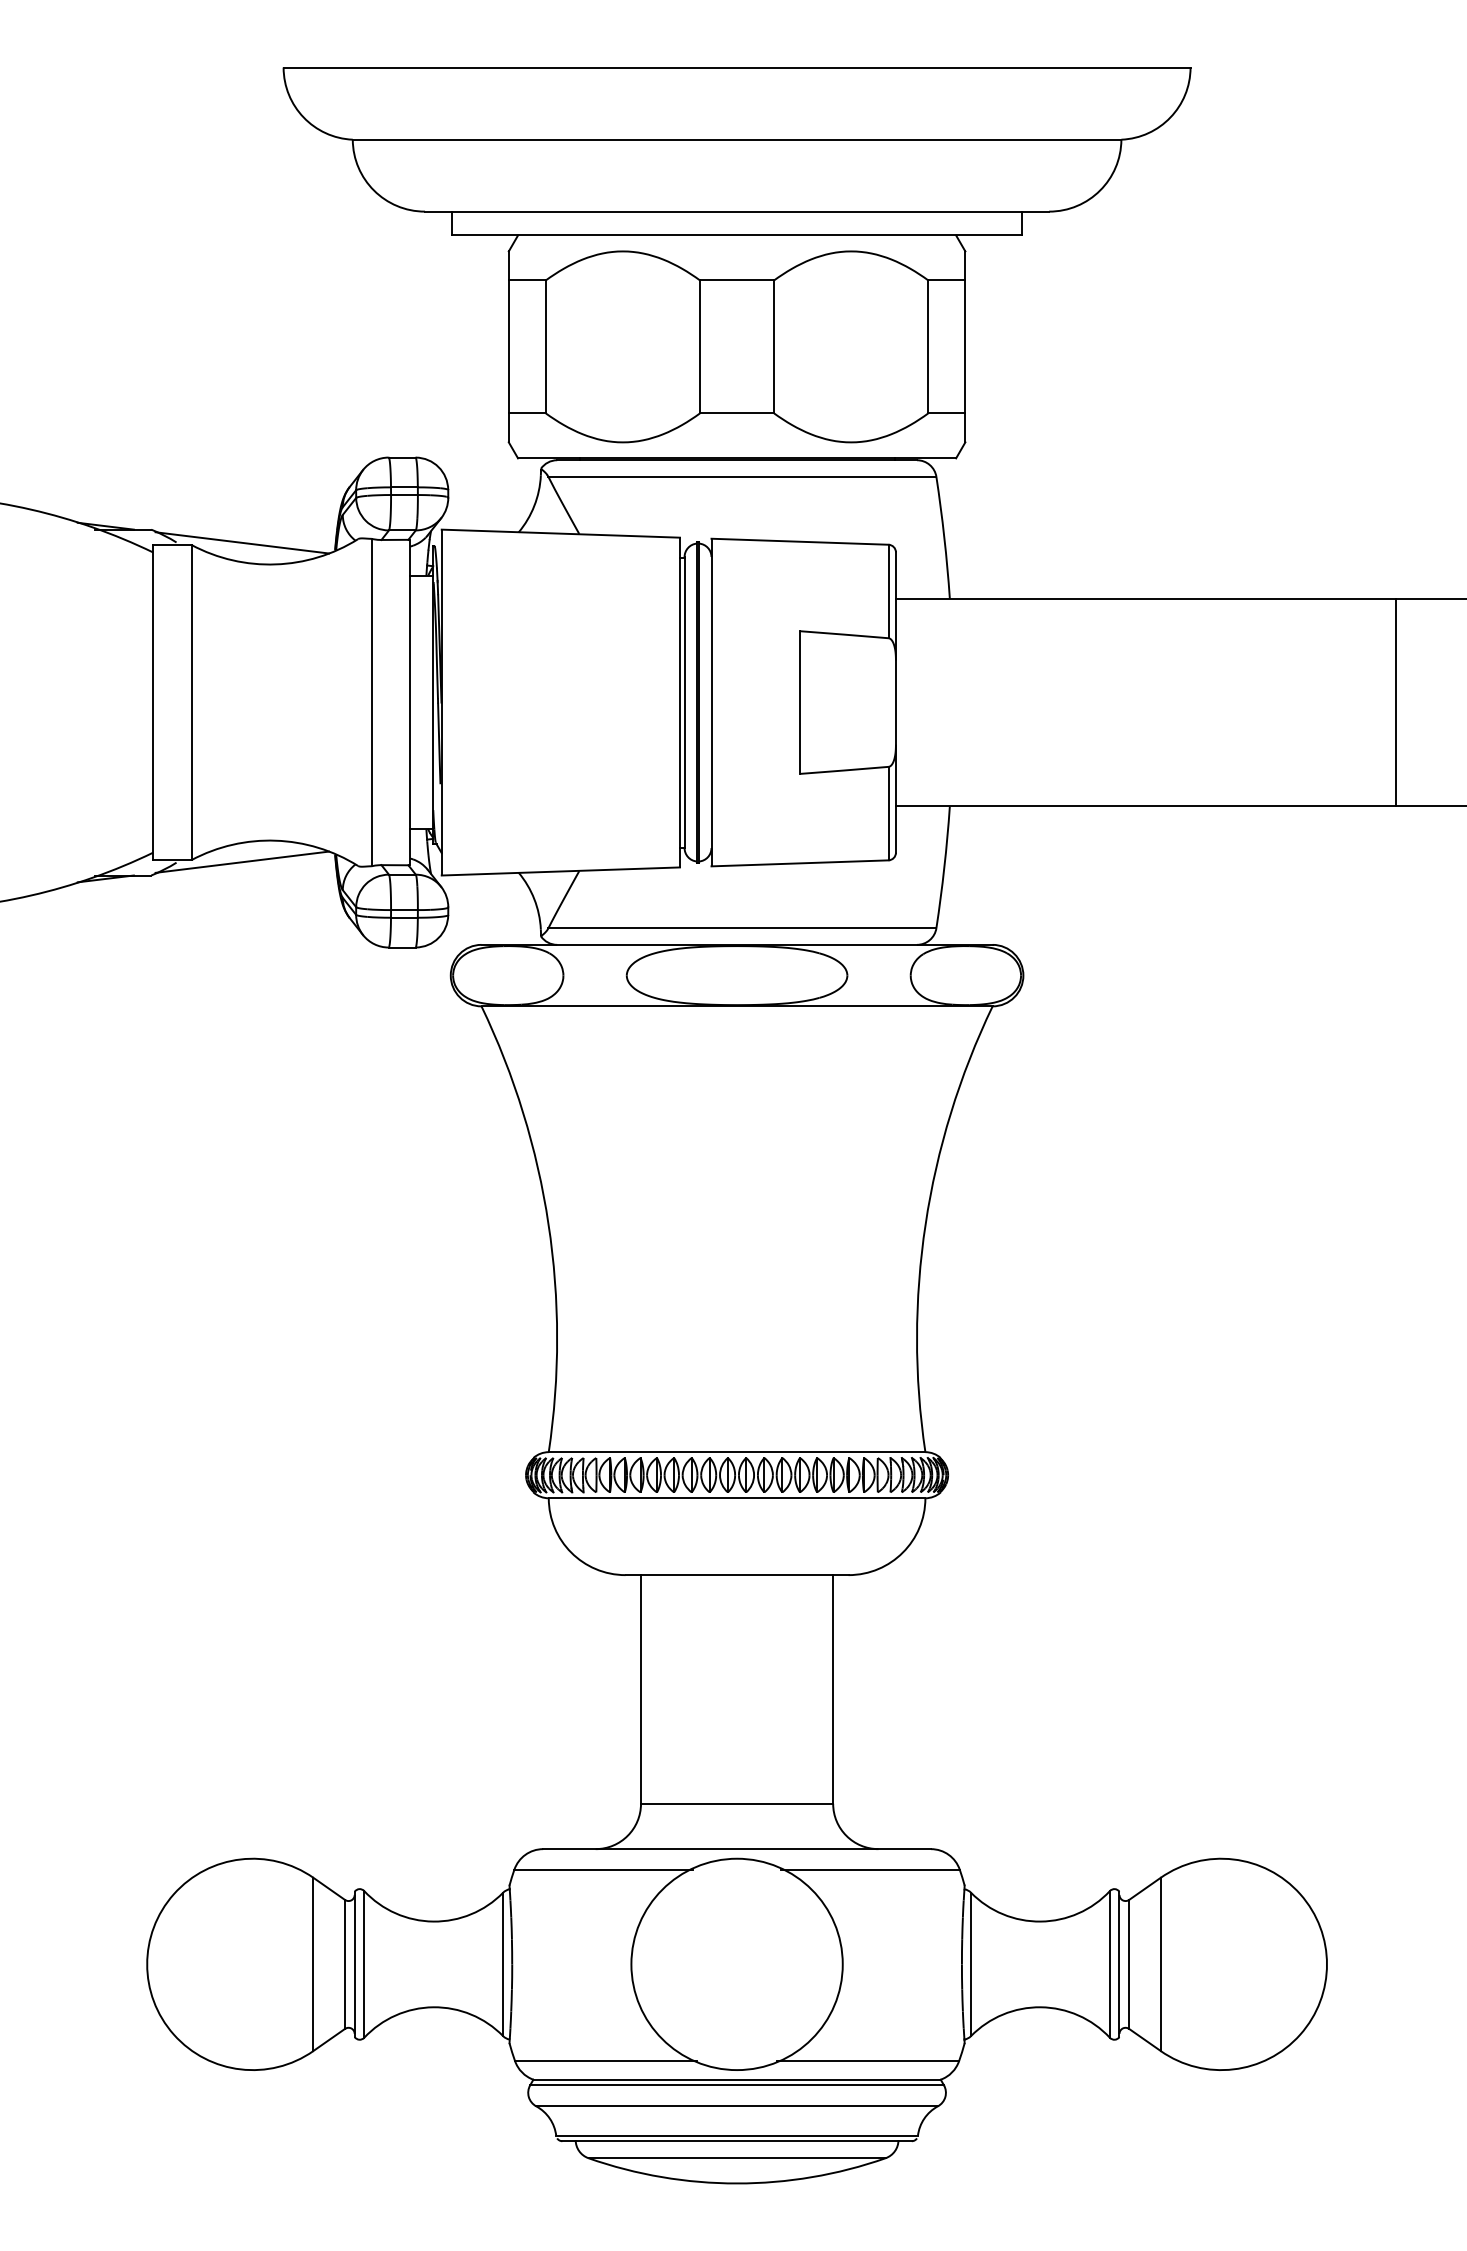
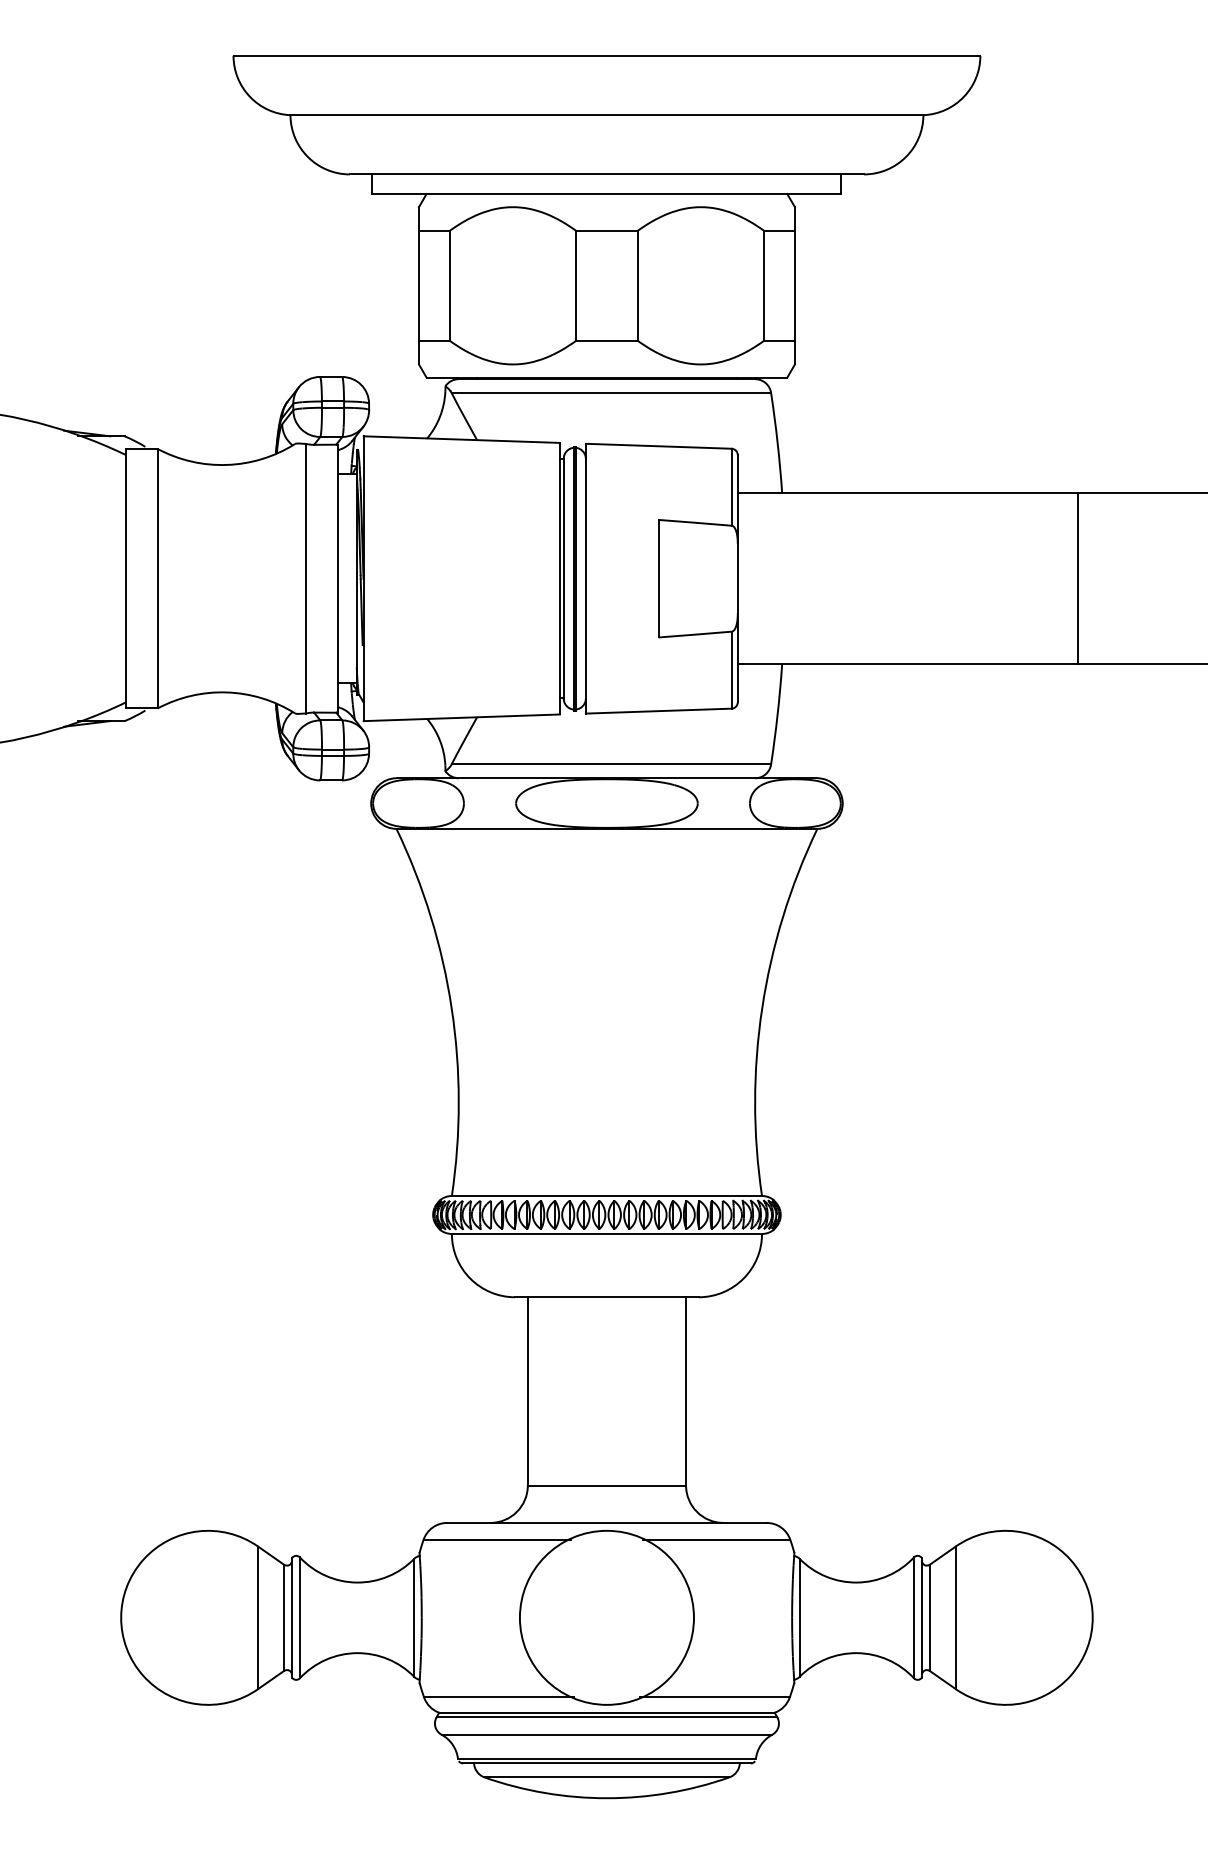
line: (242, 542) -> (199, 446), removed
line: (1395, 702) -> (1077, 578), moved
line: (242, 861) -> (199, 709), removed

